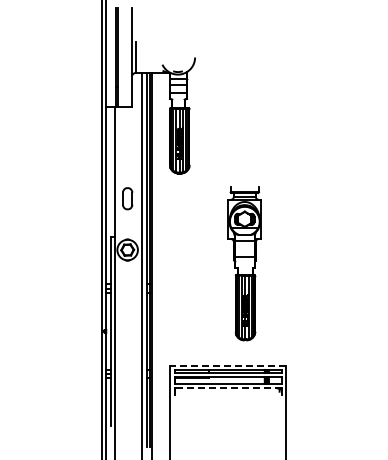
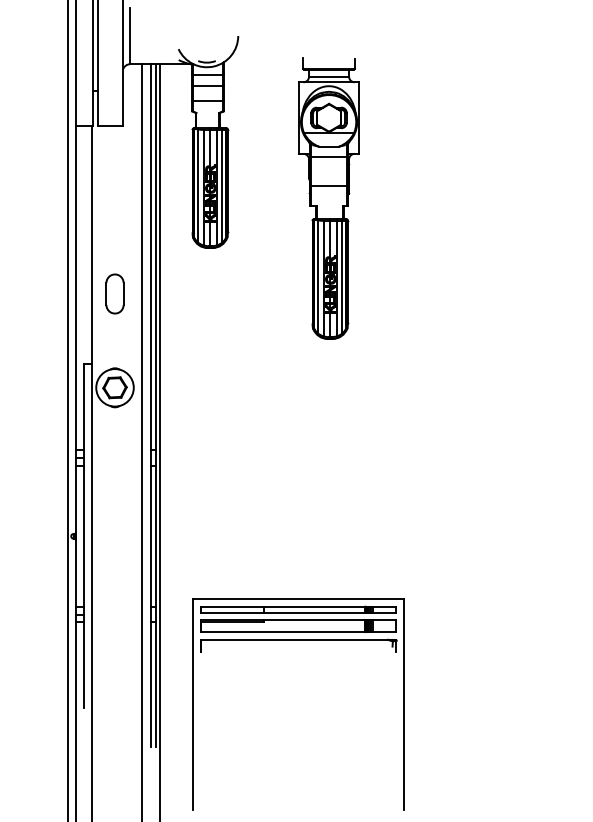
part: (244, 263) -> (328, 198), moved
line: (228, 365) -> (299, 598), dashed -> solid
line: (227, 388) -> (297, 640), dashed -> solid

